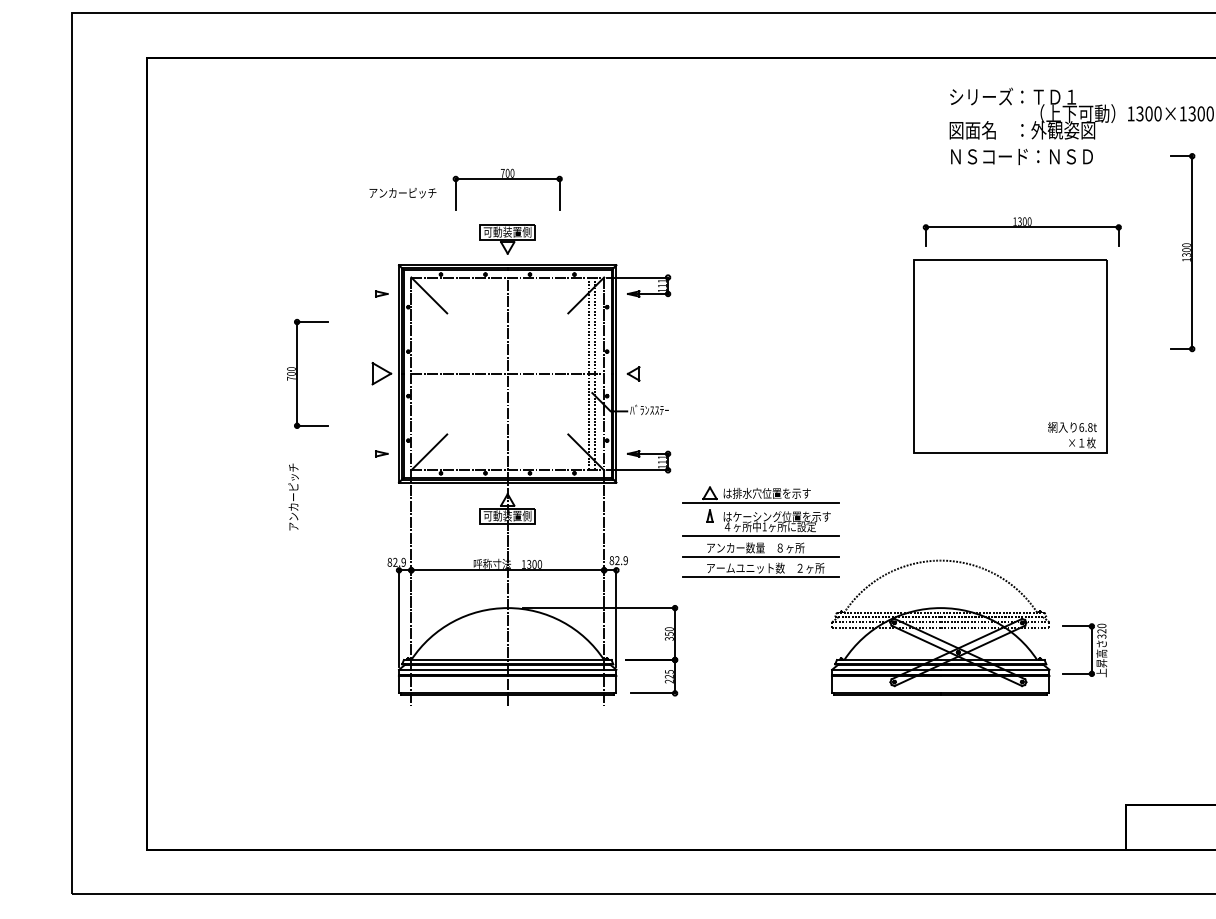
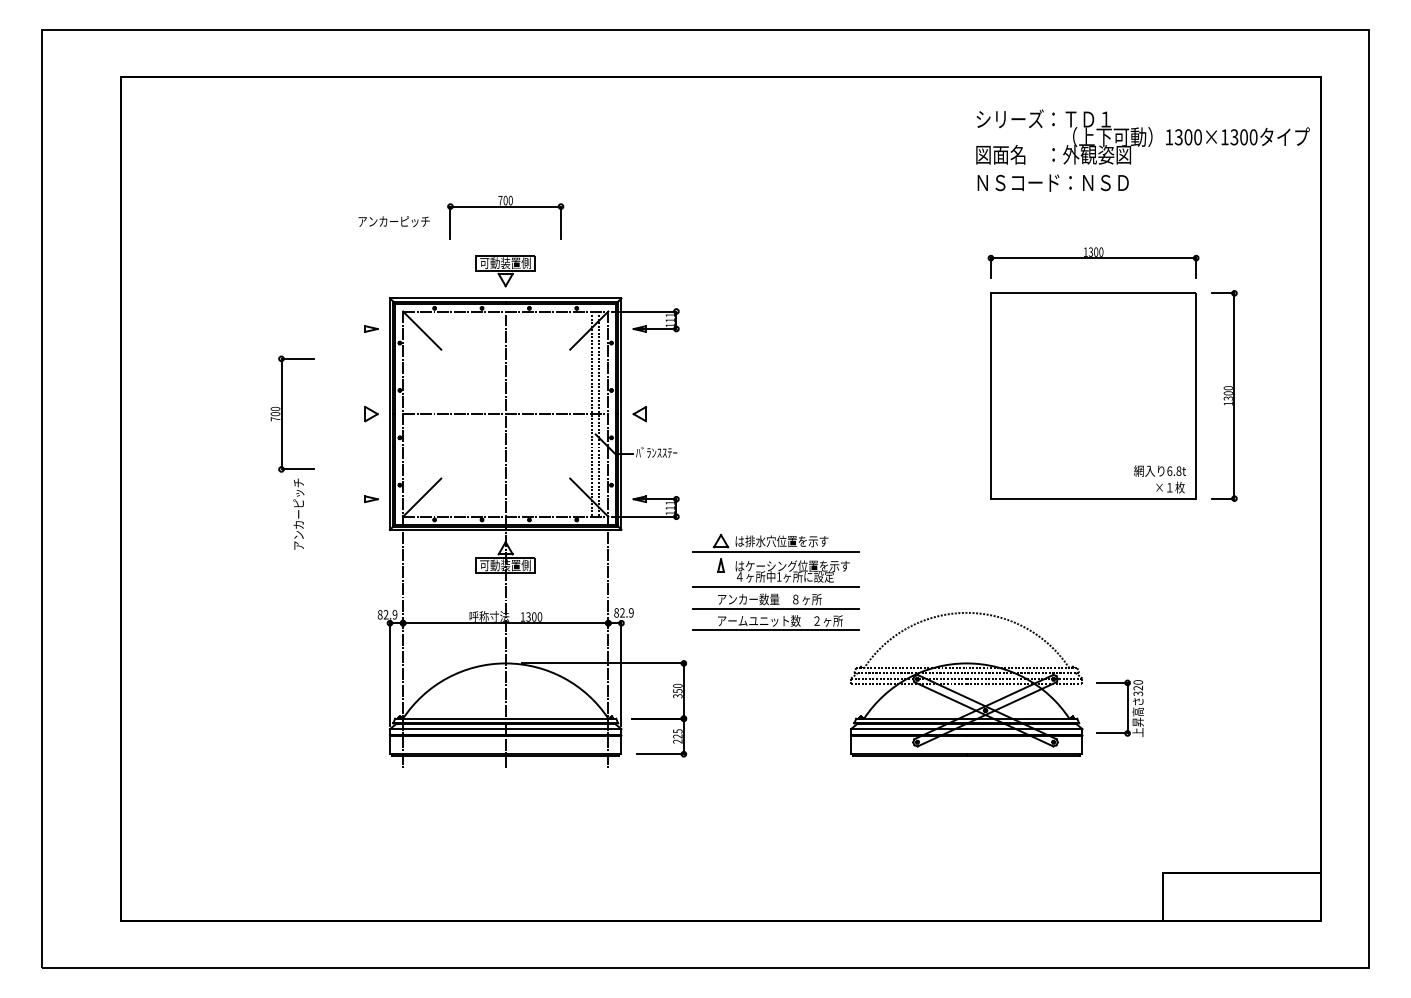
part: (1022, 231) -> (1093, 262), moved
part: (1182, 252) -> (1224, 395), moved
part: (1010, 356) -> (1093, 395), moved
part: (381, 374) -> (371, 414), size x0.62
text: (293, 496) -> (298, 513), moved

